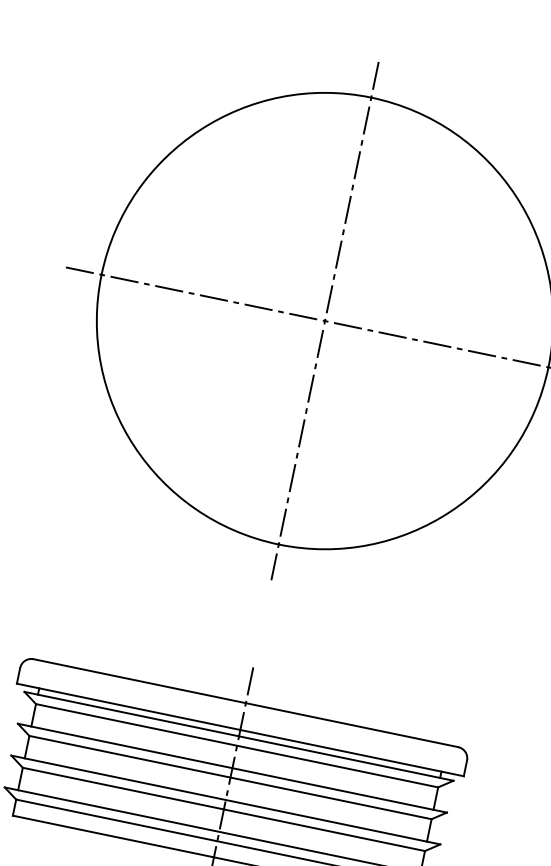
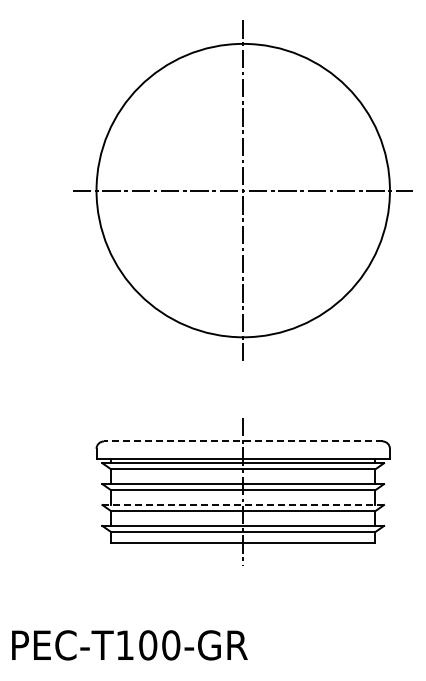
line: (244, 702) -> (242, 441), solid -> dashed
line: (226, 800) -> (243, 505), solid -> dashed

